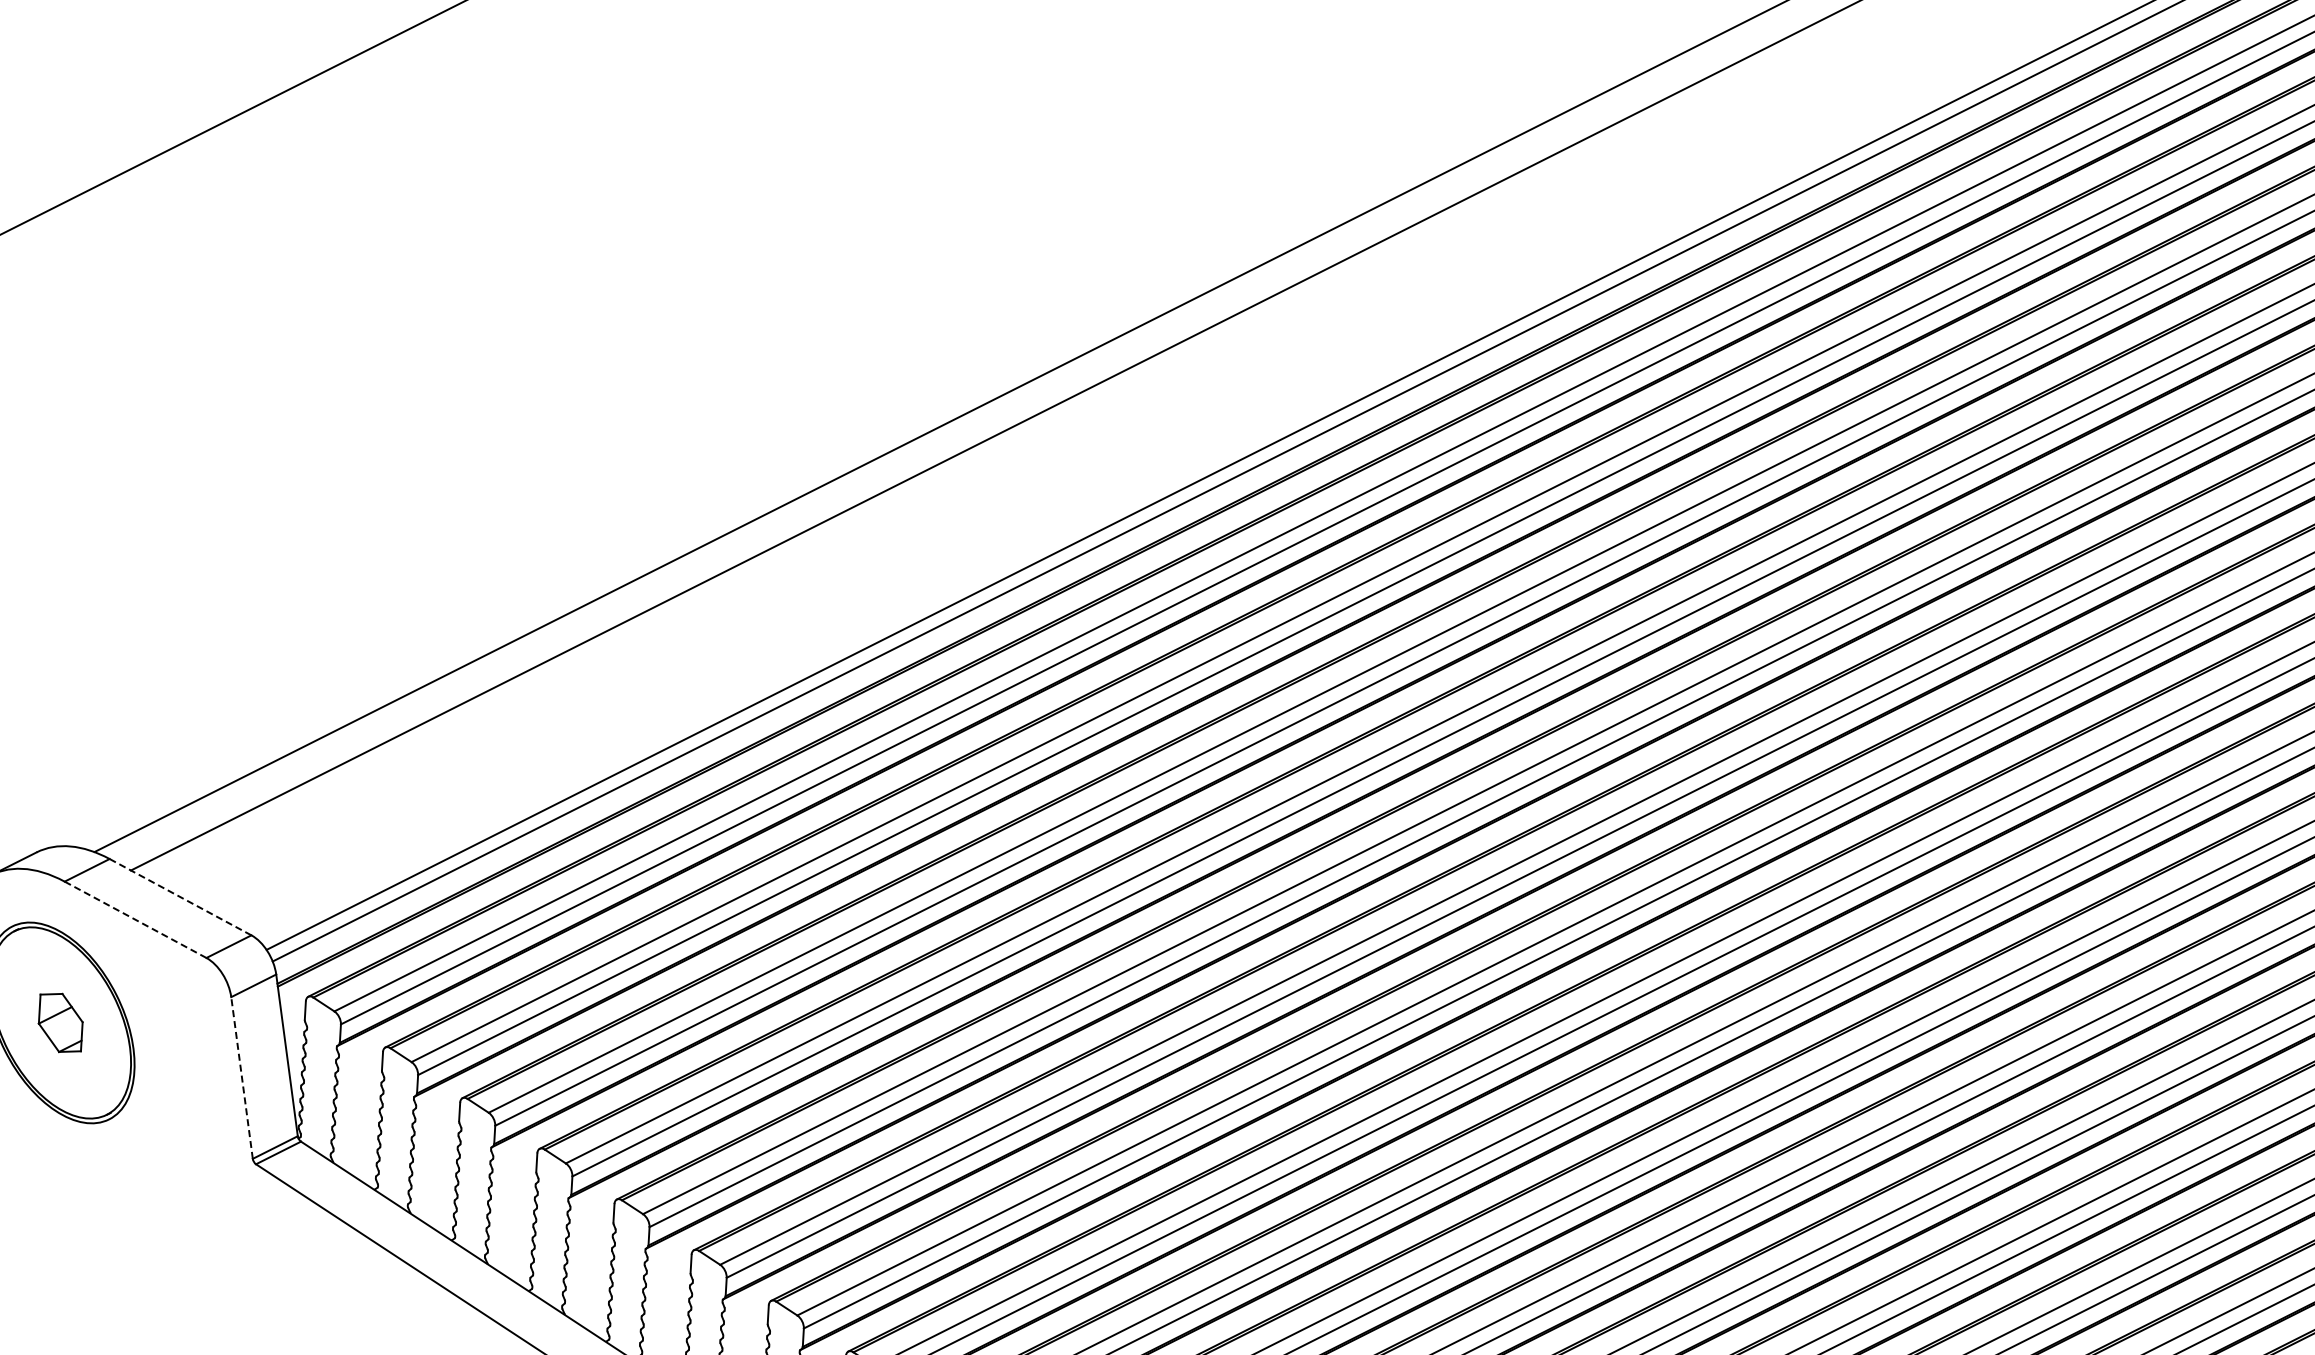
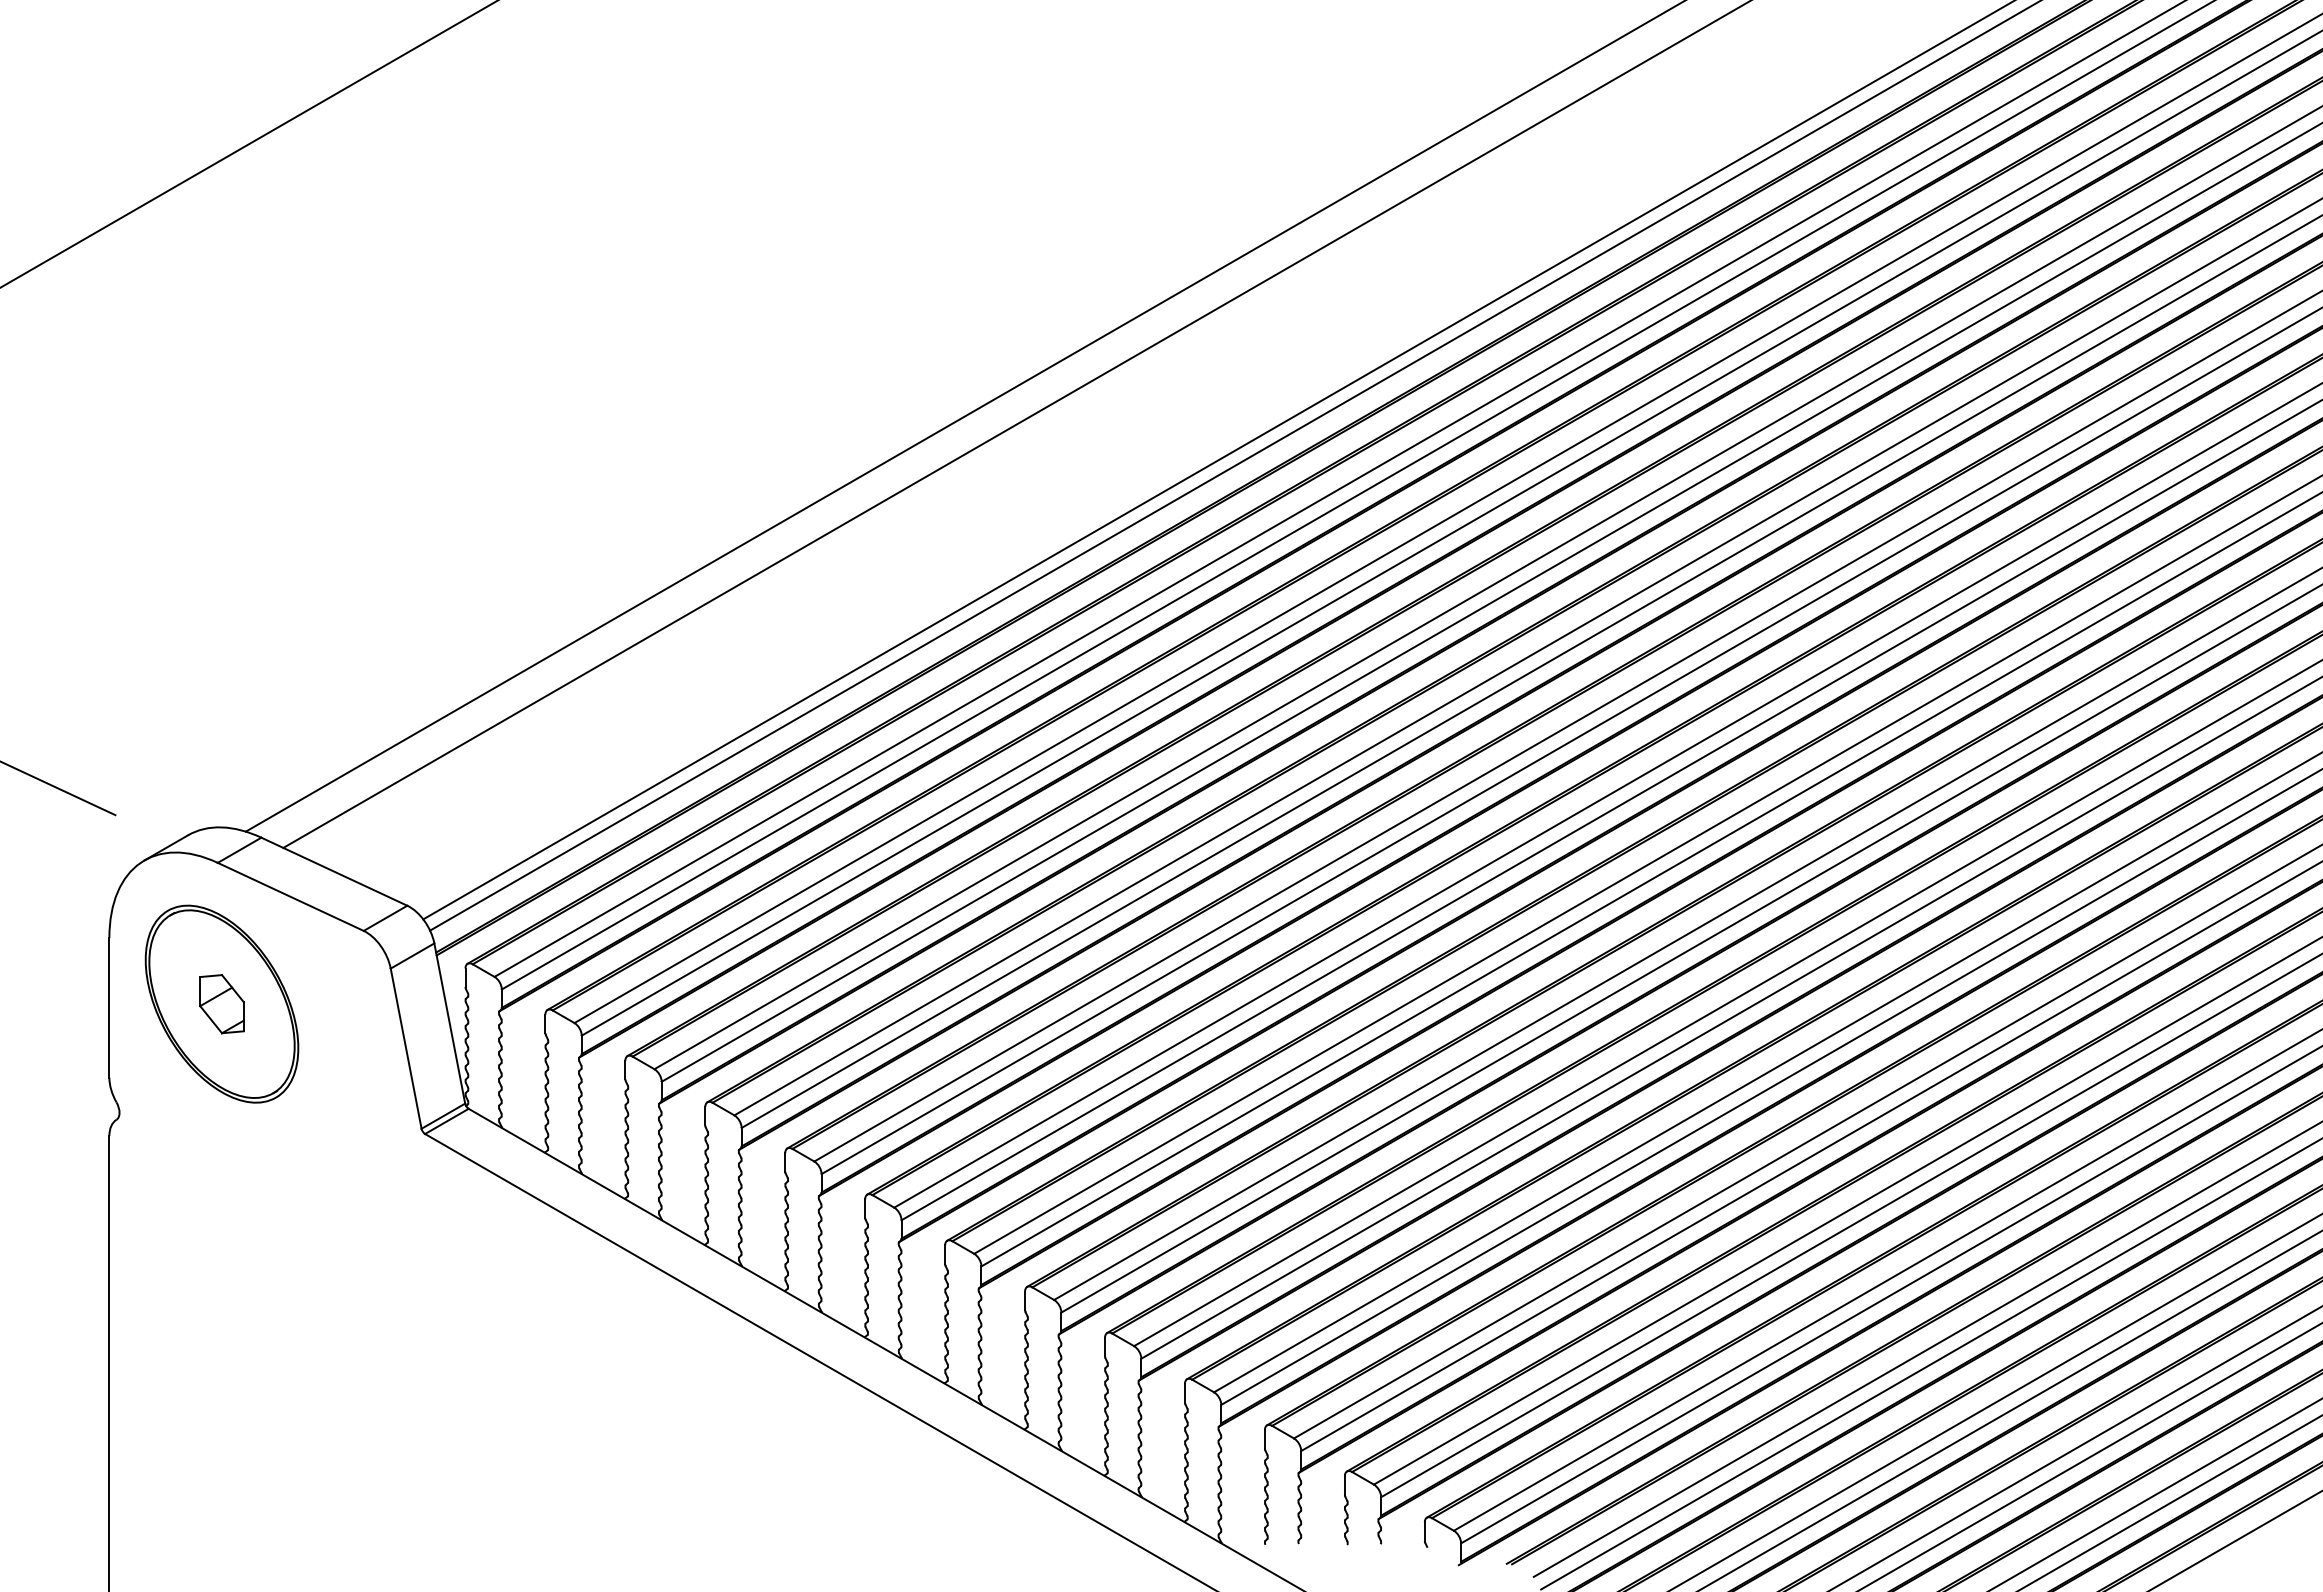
line: (180, 896) -> (334, 871), dashed -> solid
line: (135, 919) -> (290, 896), dashed -> solid
line: (242, 1077) -> (406, 1048), dashed -> solid

